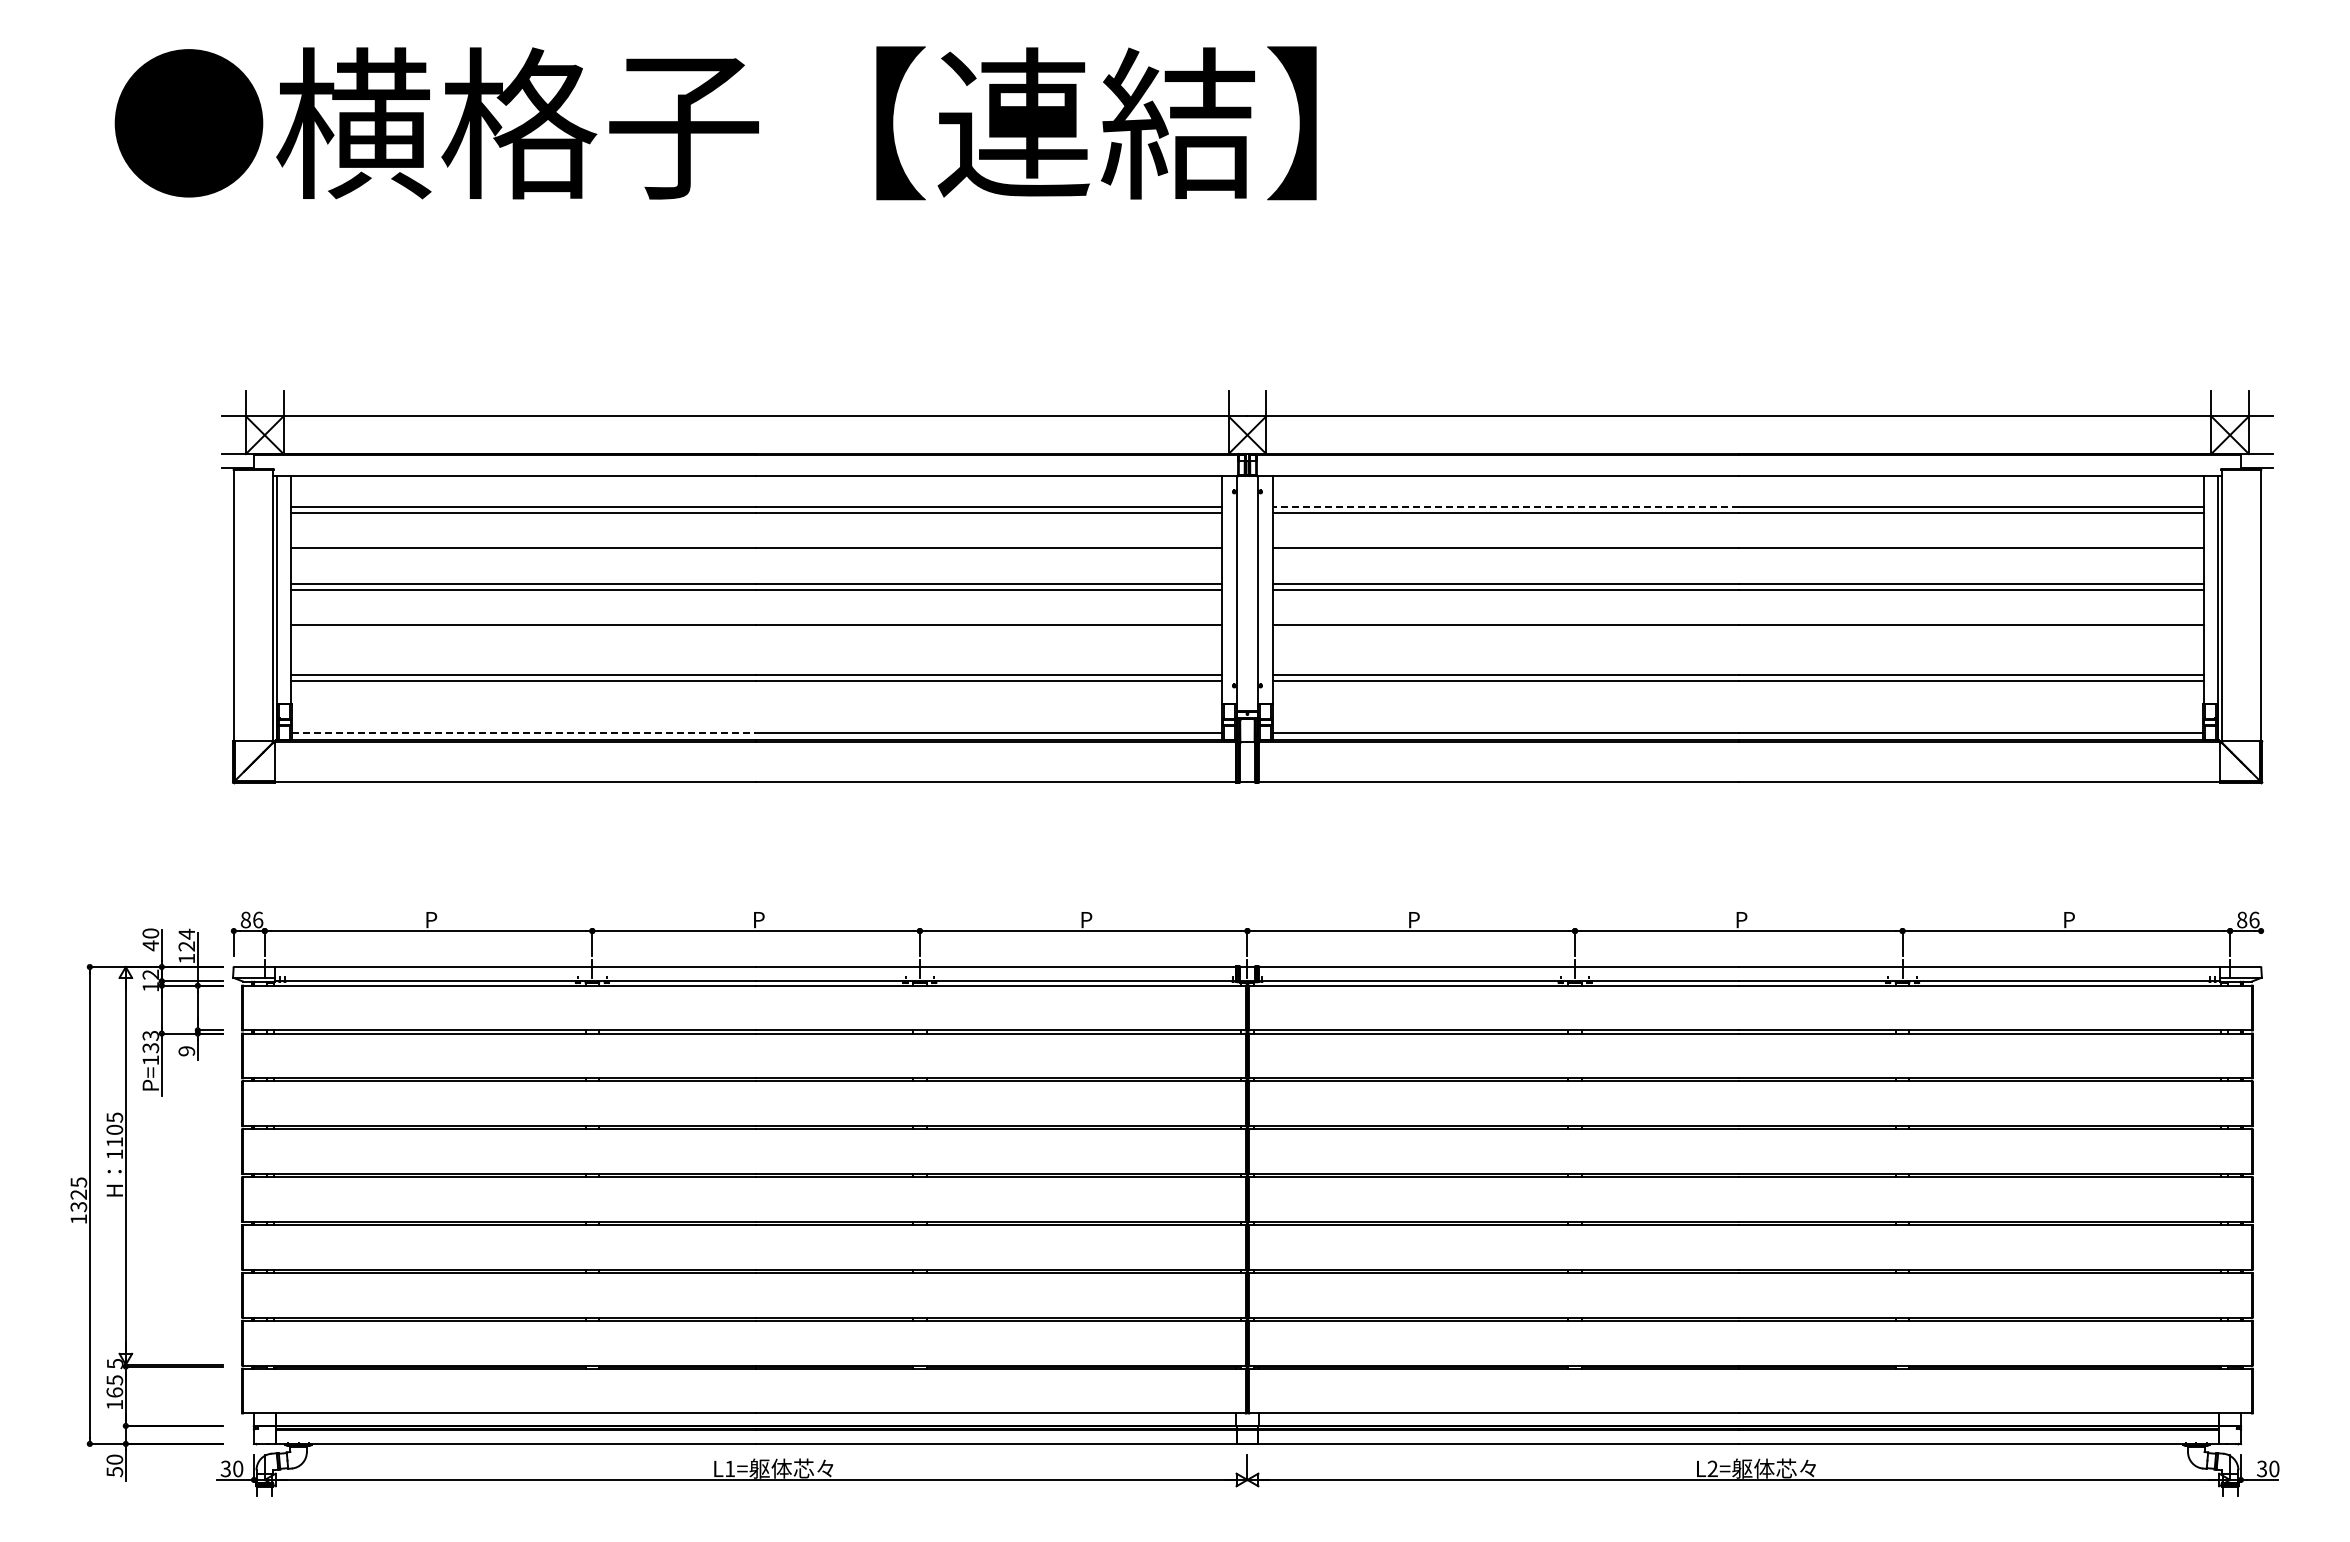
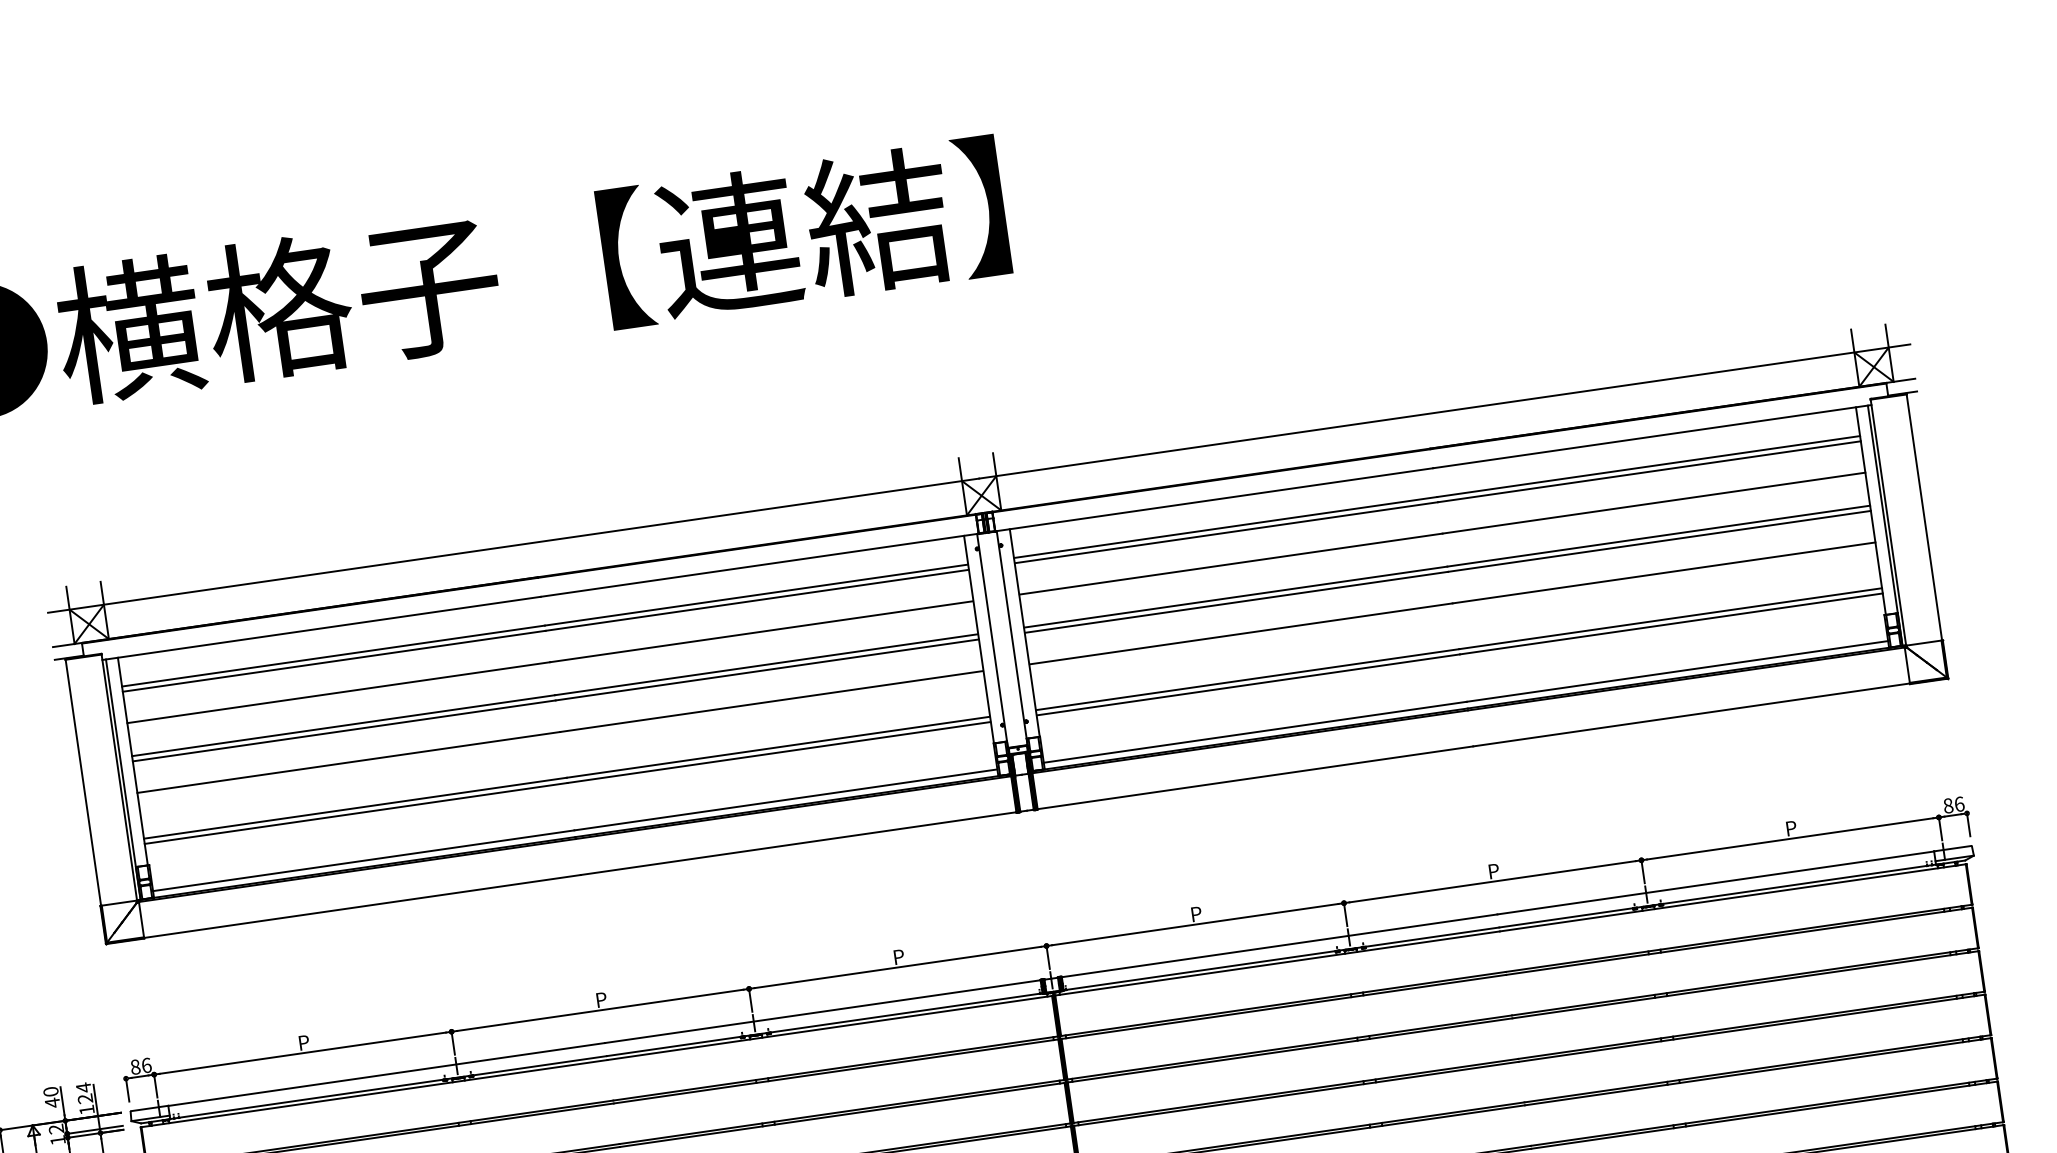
line: (1505, 507) -> (1225, 527), dashed -> solid
line: (524, 732) -> (364, 860), dashed -> solid
line: (2261, 943) -> (1969, 824), added

